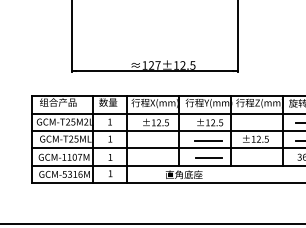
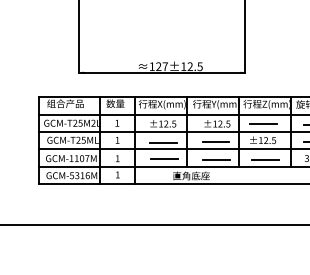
line: (256, 122) -> (263, 123), added
line: (156, 142) -> (163, 143), added
line: (157, 158) -> (164, 159), added
line: (258, 158) -> (265, 159), added

